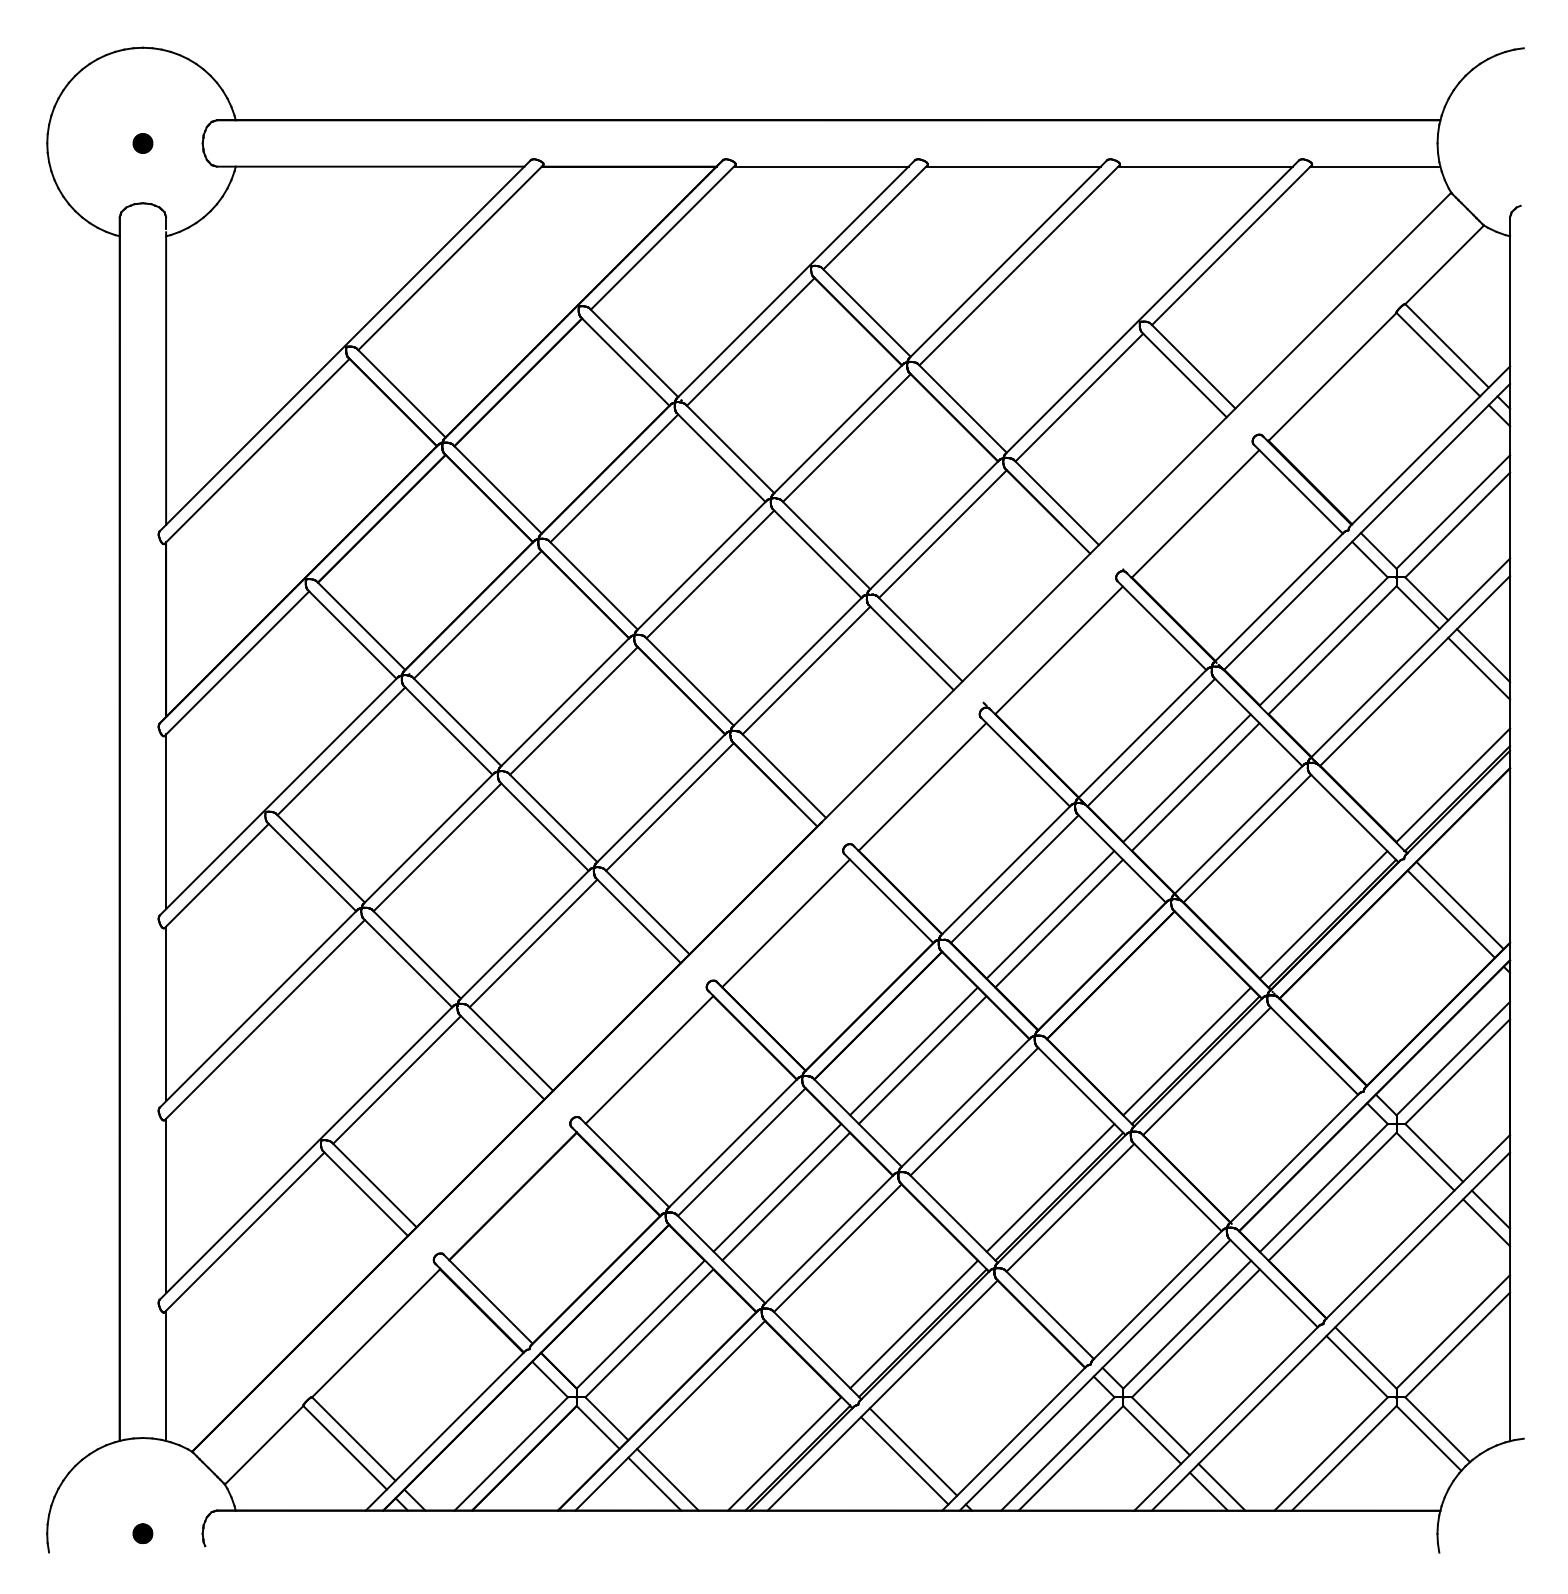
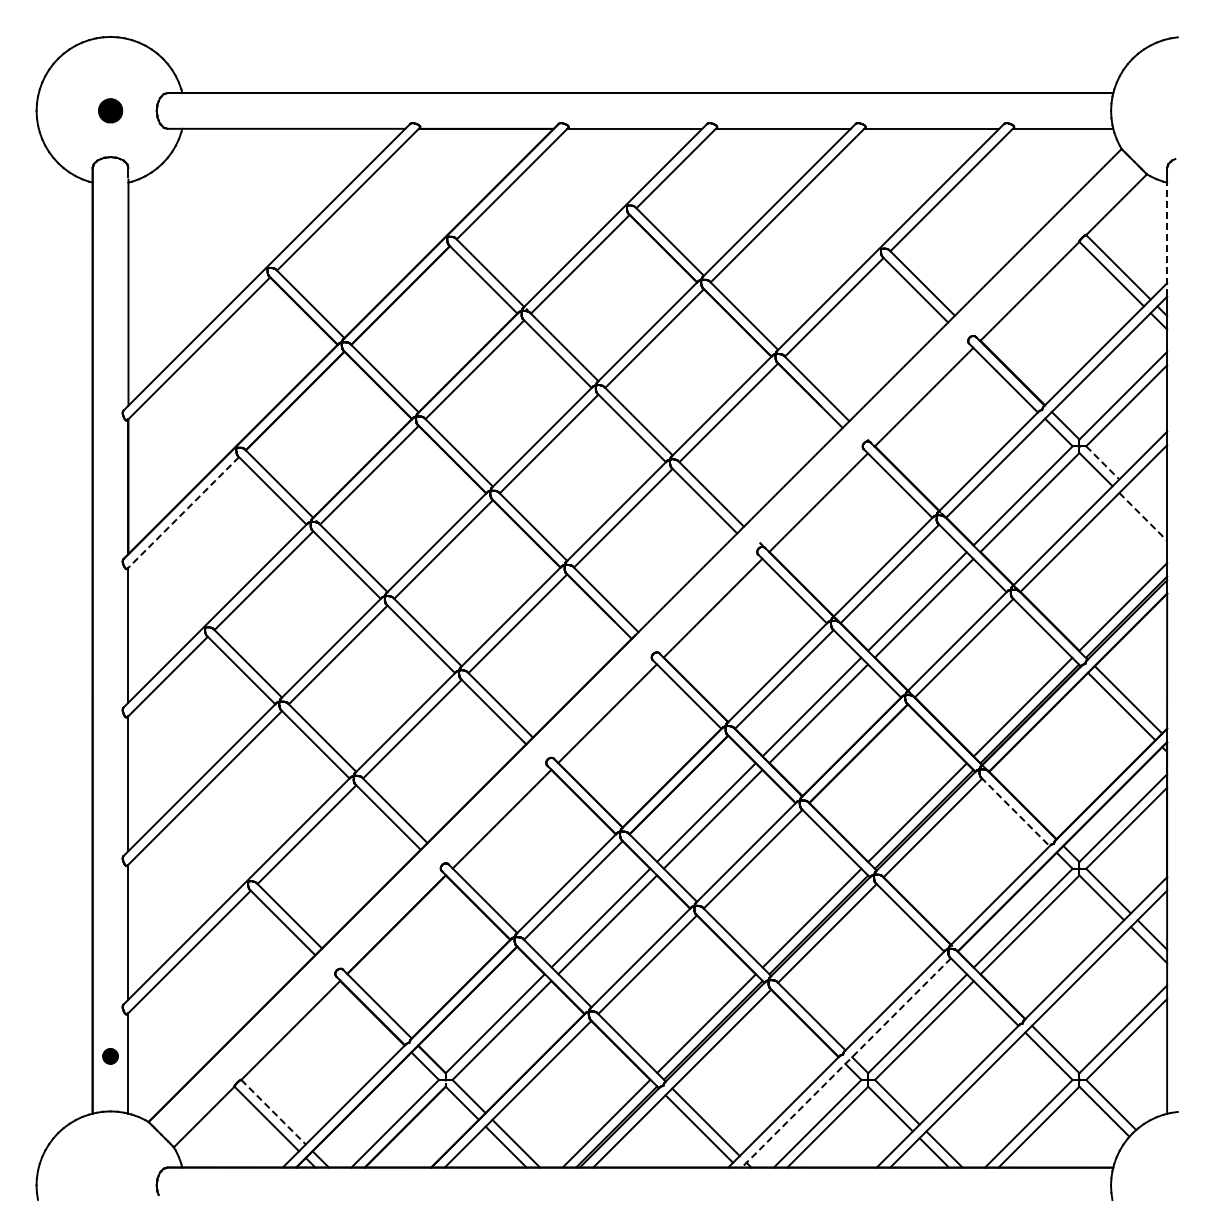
part: (142, 142) -> (110, 110), size x1.6
line: (1510, 309) -> (1167, 239), solid -> dashed
line: (1427, 599) -> (1103, 463), solid -> dashed
line: (1483, 655) -> (1146, 506), removed
line: (236, 664) -> (182, 513), solid -> dashed
line: (1479, 668) -> (1143, 516), solid -> dashed
line: (1313, 1049) -> (1015, 811), solid -> dashed
line: (1095, 1374) -> (846, 1062), solid -> dashed
line: (353, 1439) -> (273, 1112), solid -> dashed
part: (142, 1533) -> (110, 1056), moved

